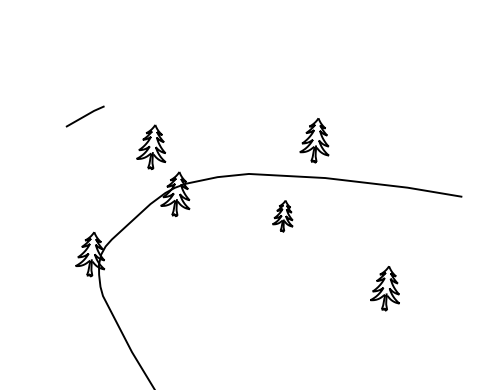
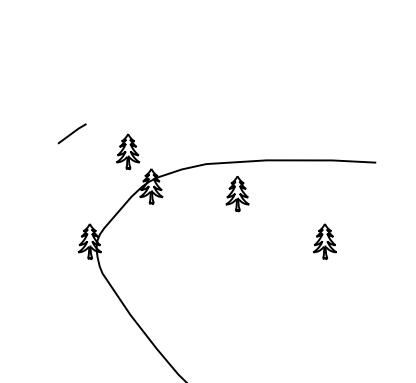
part: (315, 140) -> (255, 131), removed
part: (283, 216) -> (237, 194), size x1.43

